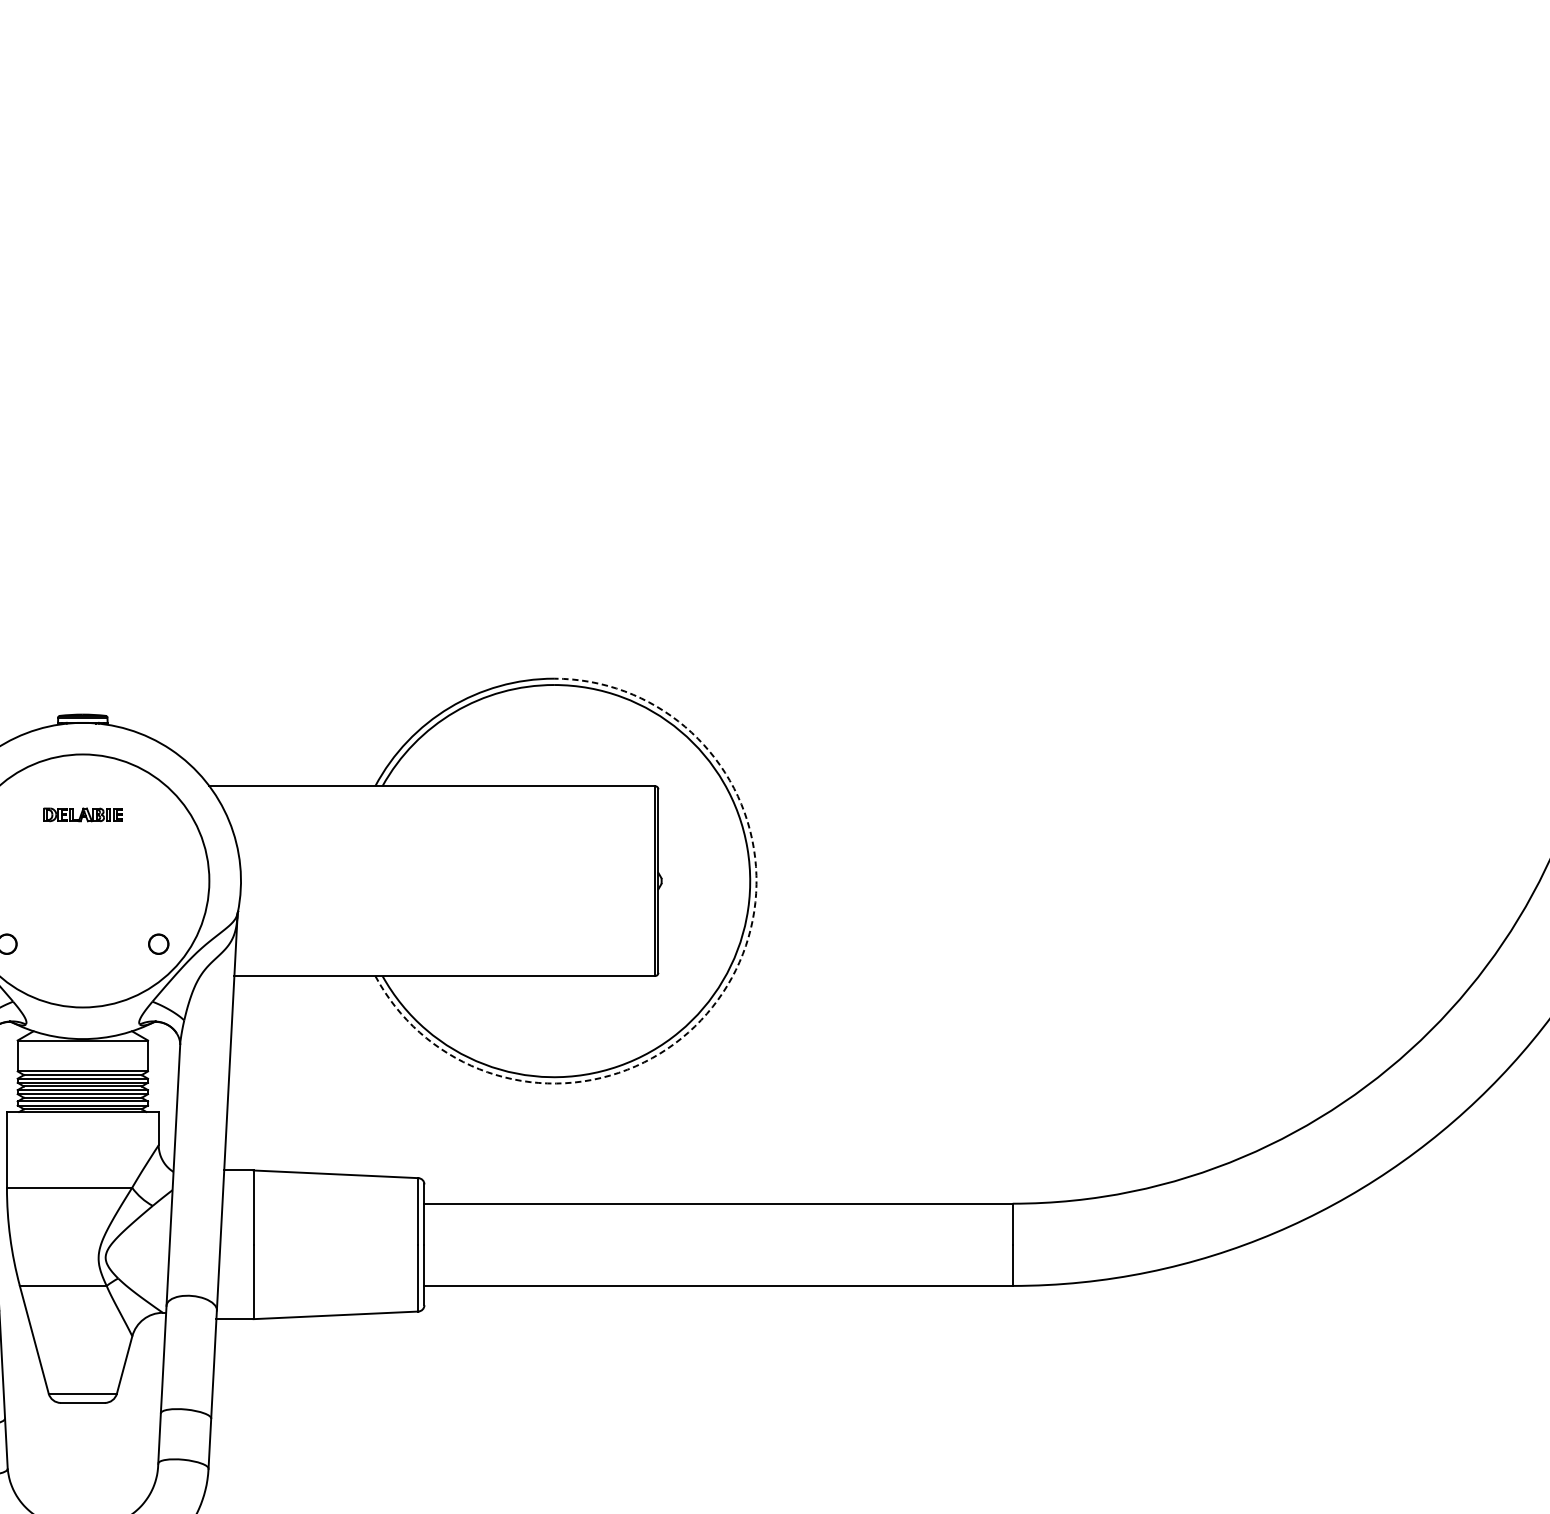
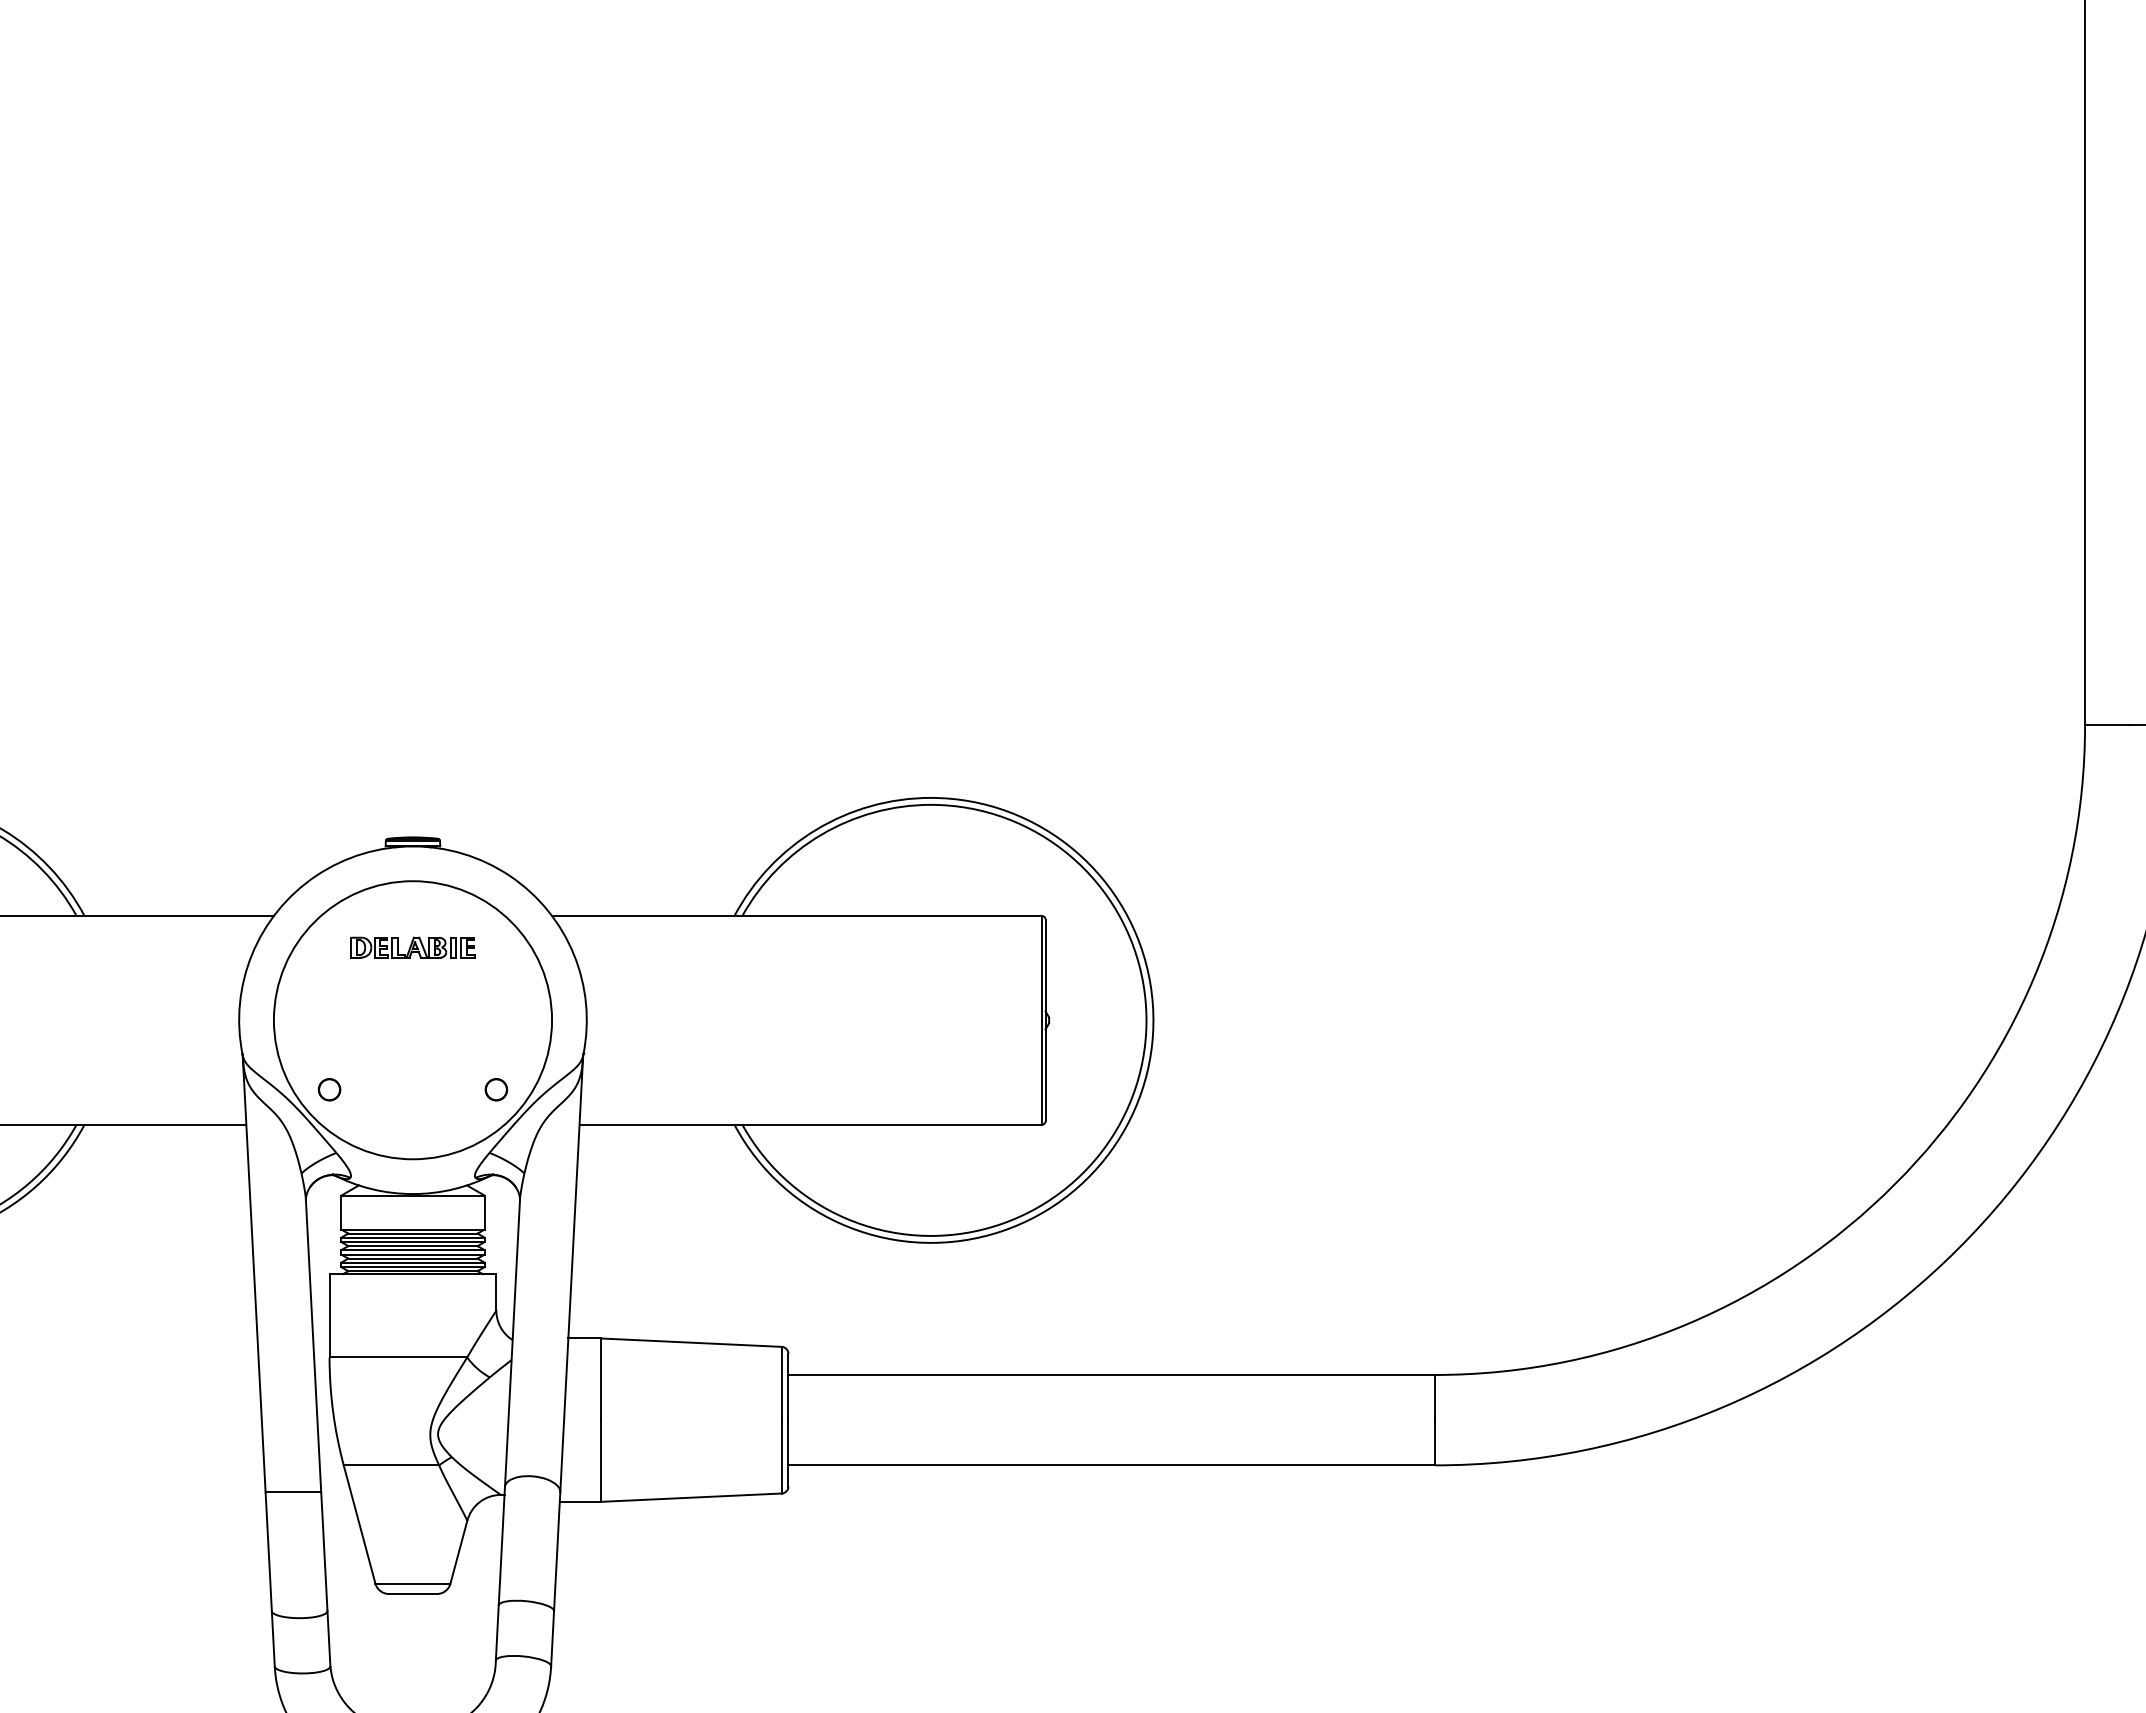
part: (82, 814) -> (412, 947), size x1.43
arc: (727, 985) -> (1121, 1135), dashed -> solid

